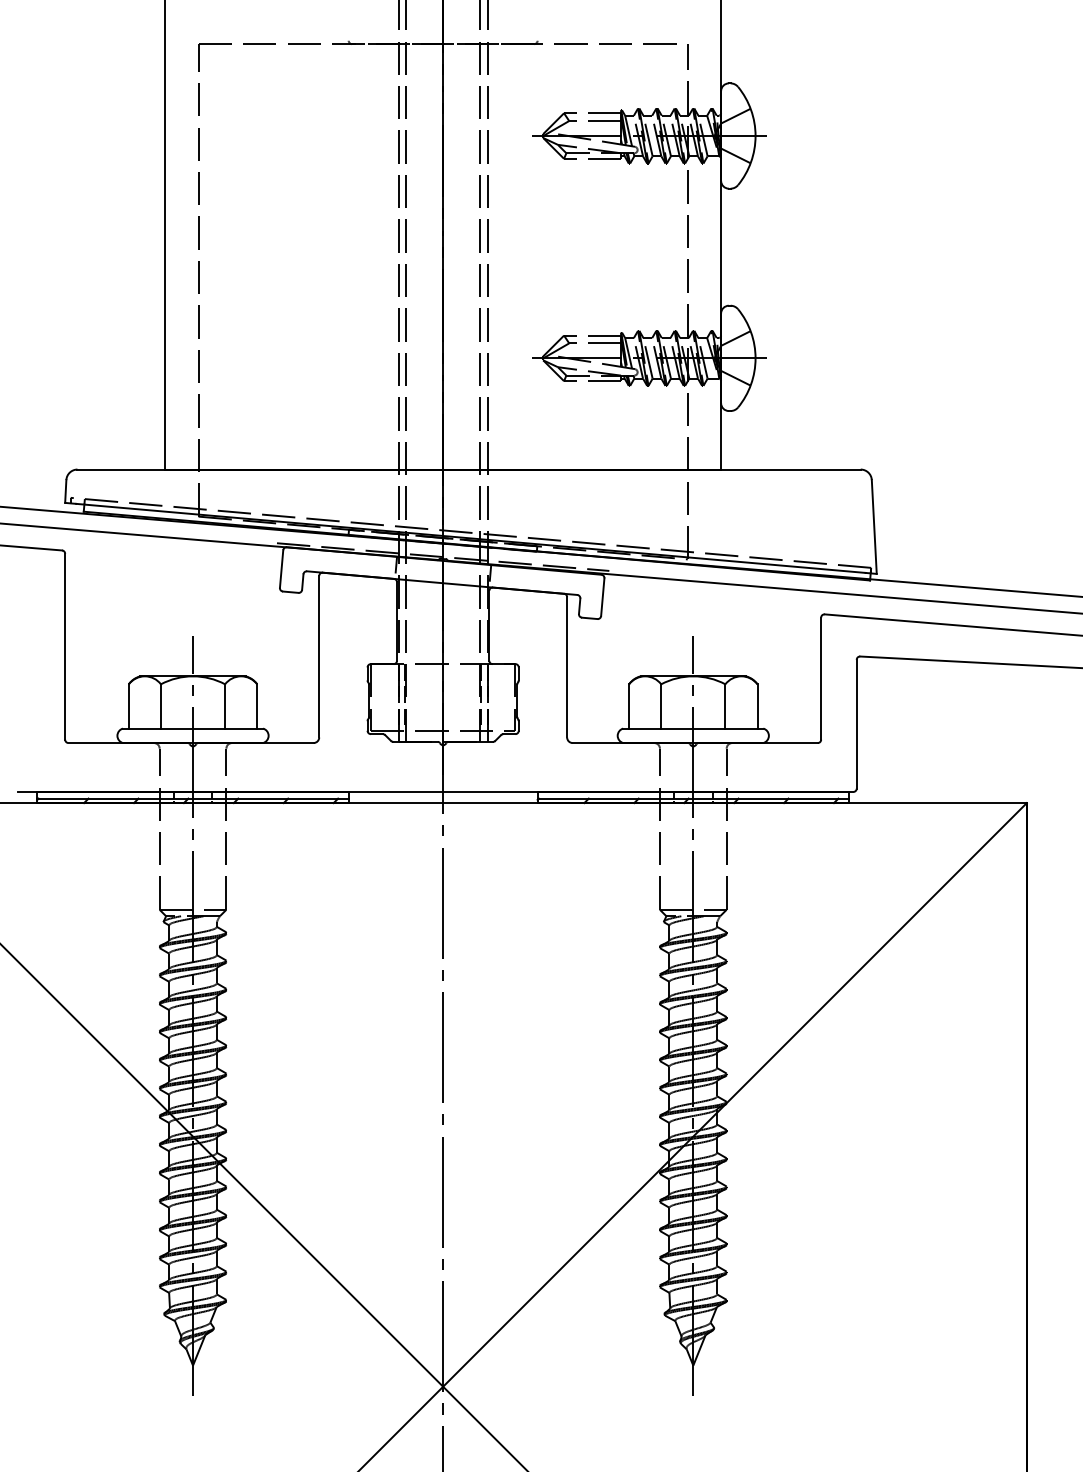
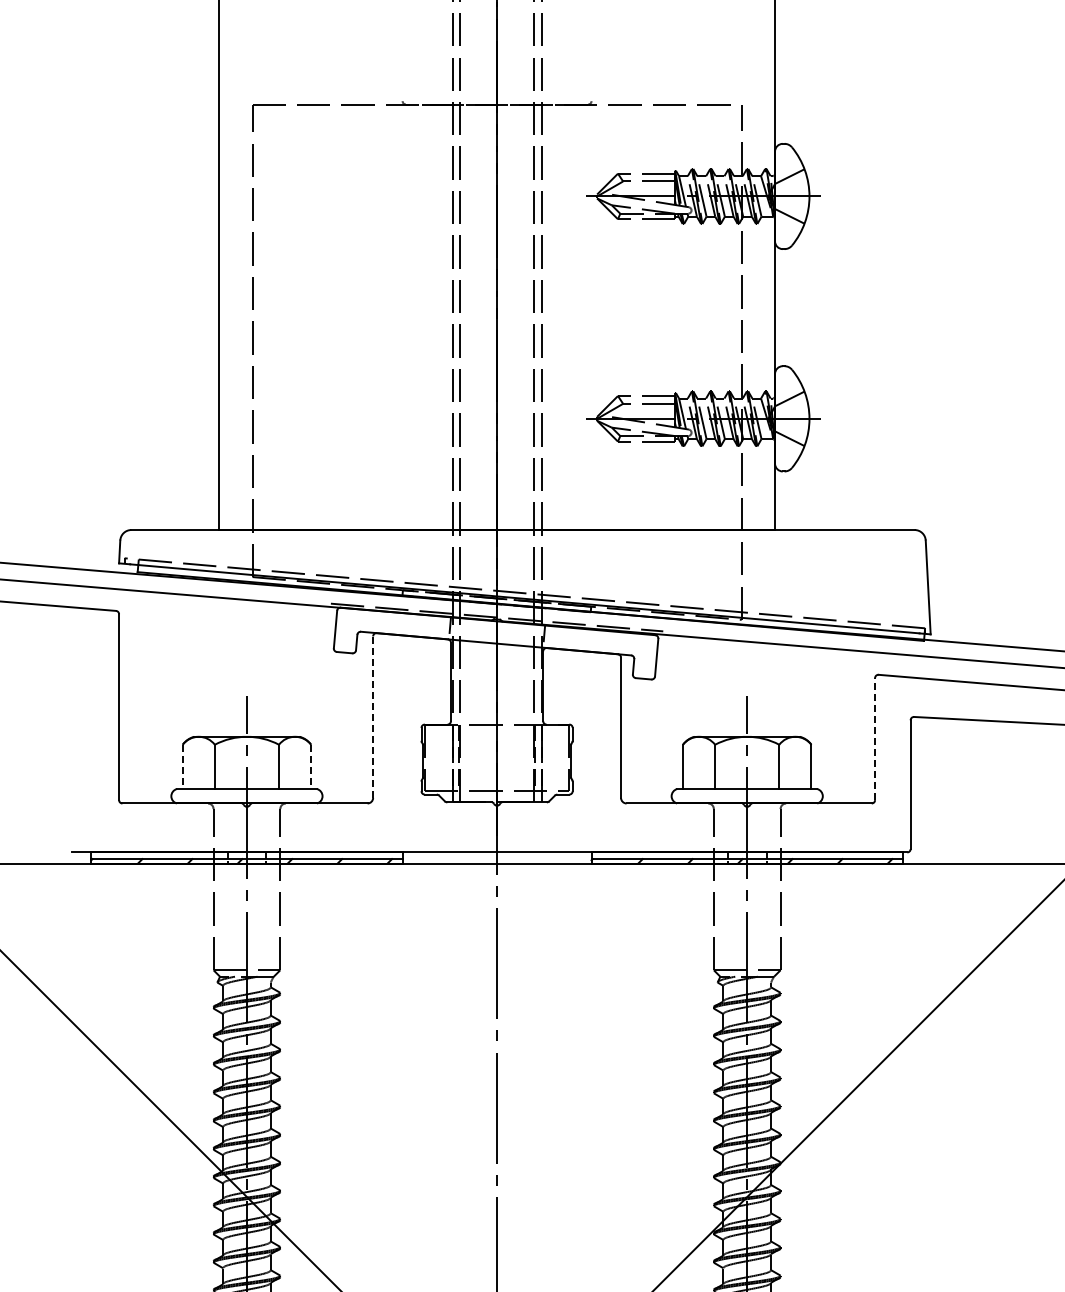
line: (319, 656) -> (373, 716), solid -> dashed
line: (821, 678) -> (875, 738), solid -> dashed
line: (128, 706) -> (182, 766), solid -> dashed
line: (257, 706) -> (311, 766), solid -> dashed

